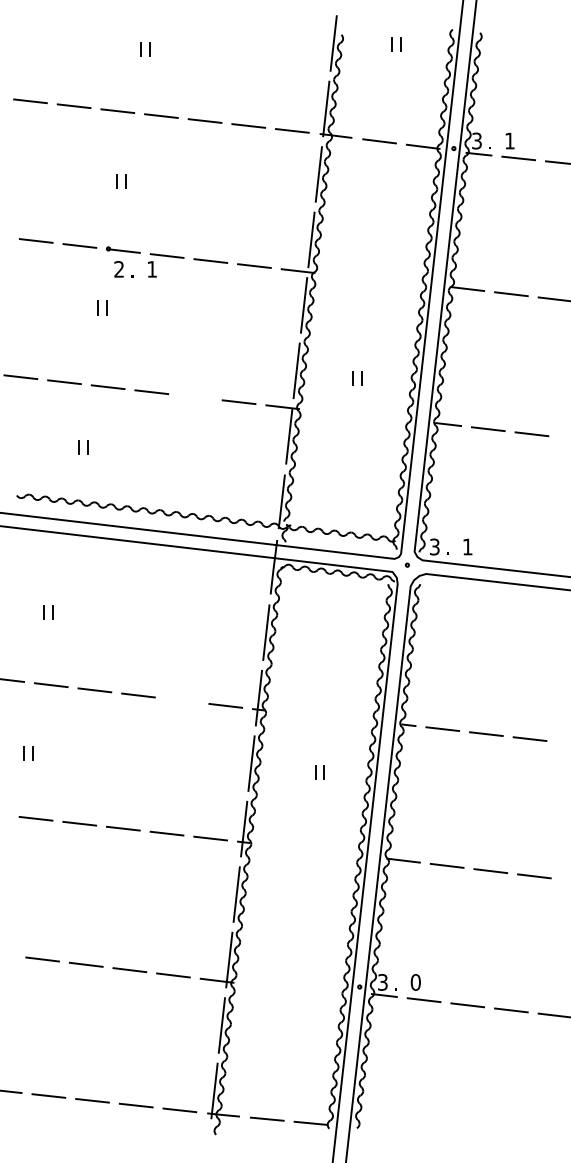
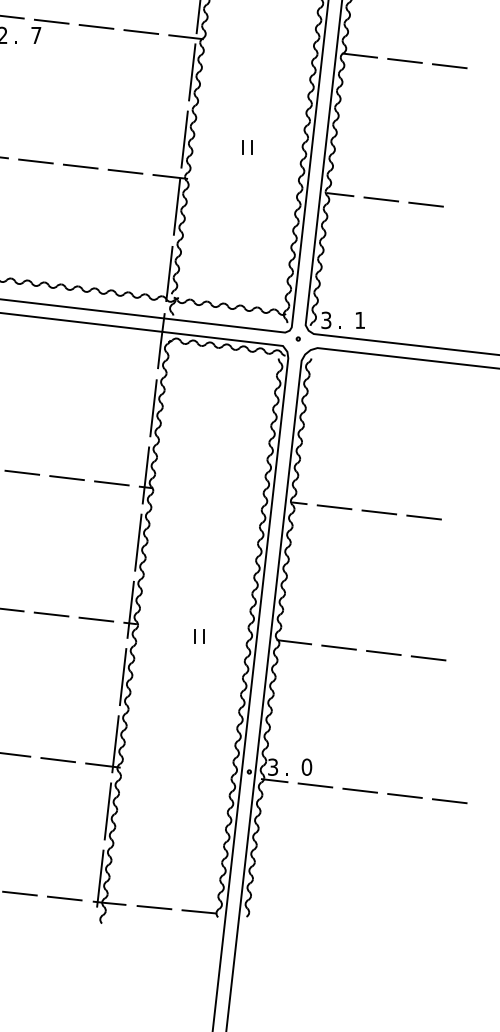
text: (151, 269) -> (35, 35), 1 -> 7
line: (195, 397) -> (80, 166), added
line: (181, 700) -> (66, 477), added
part: (319, 772) -> (198, 636), moved

